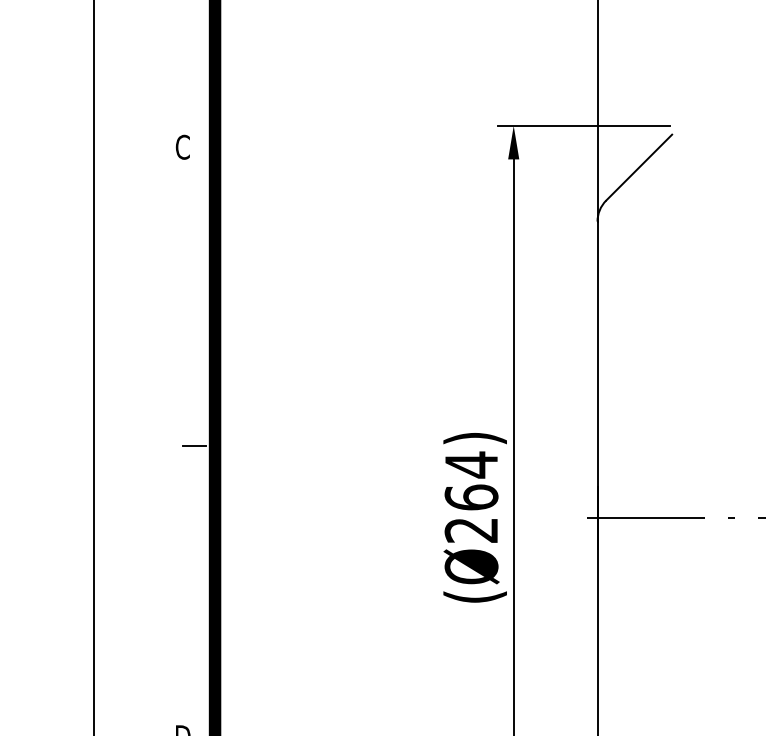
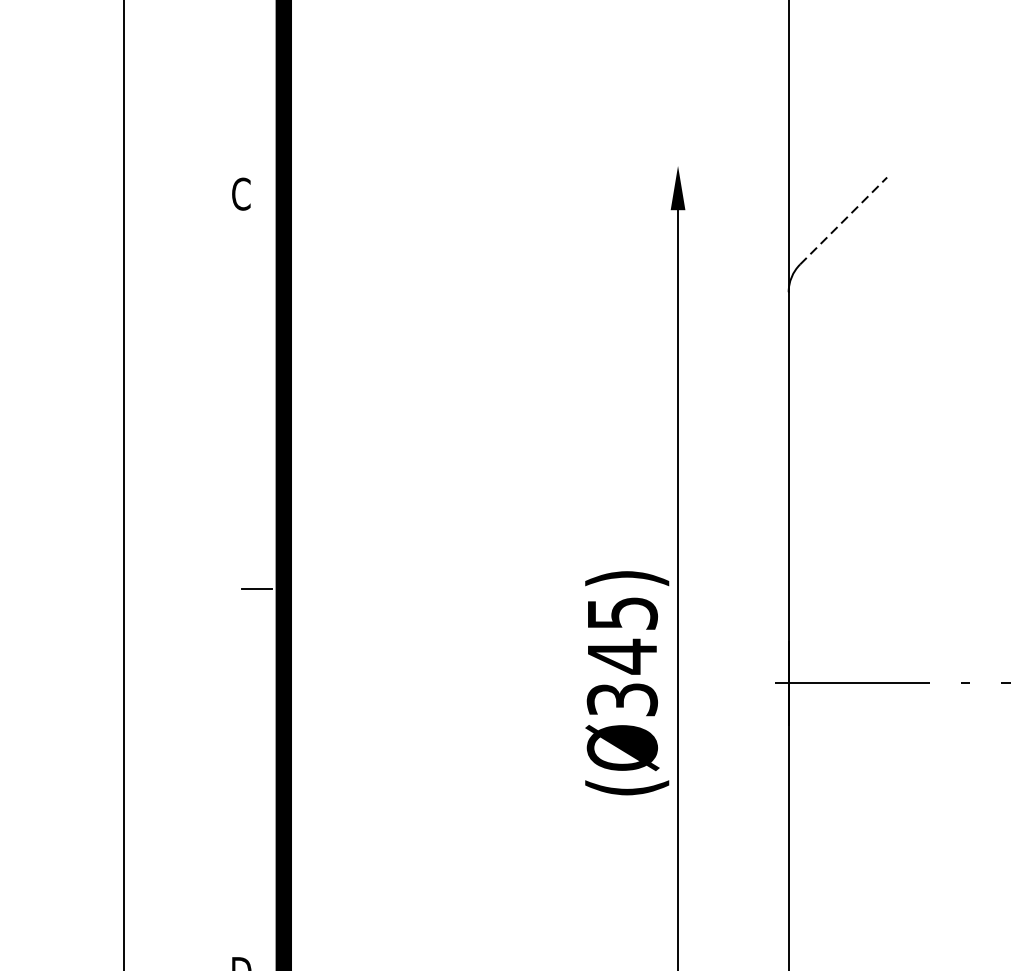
line: (584, 125) -> (771, 165), removed
line: (639, 167) -> (844, 220), solid -> dashed
text: (471, 496) -> (622, 655), (Ø264) -> (Ø345)

